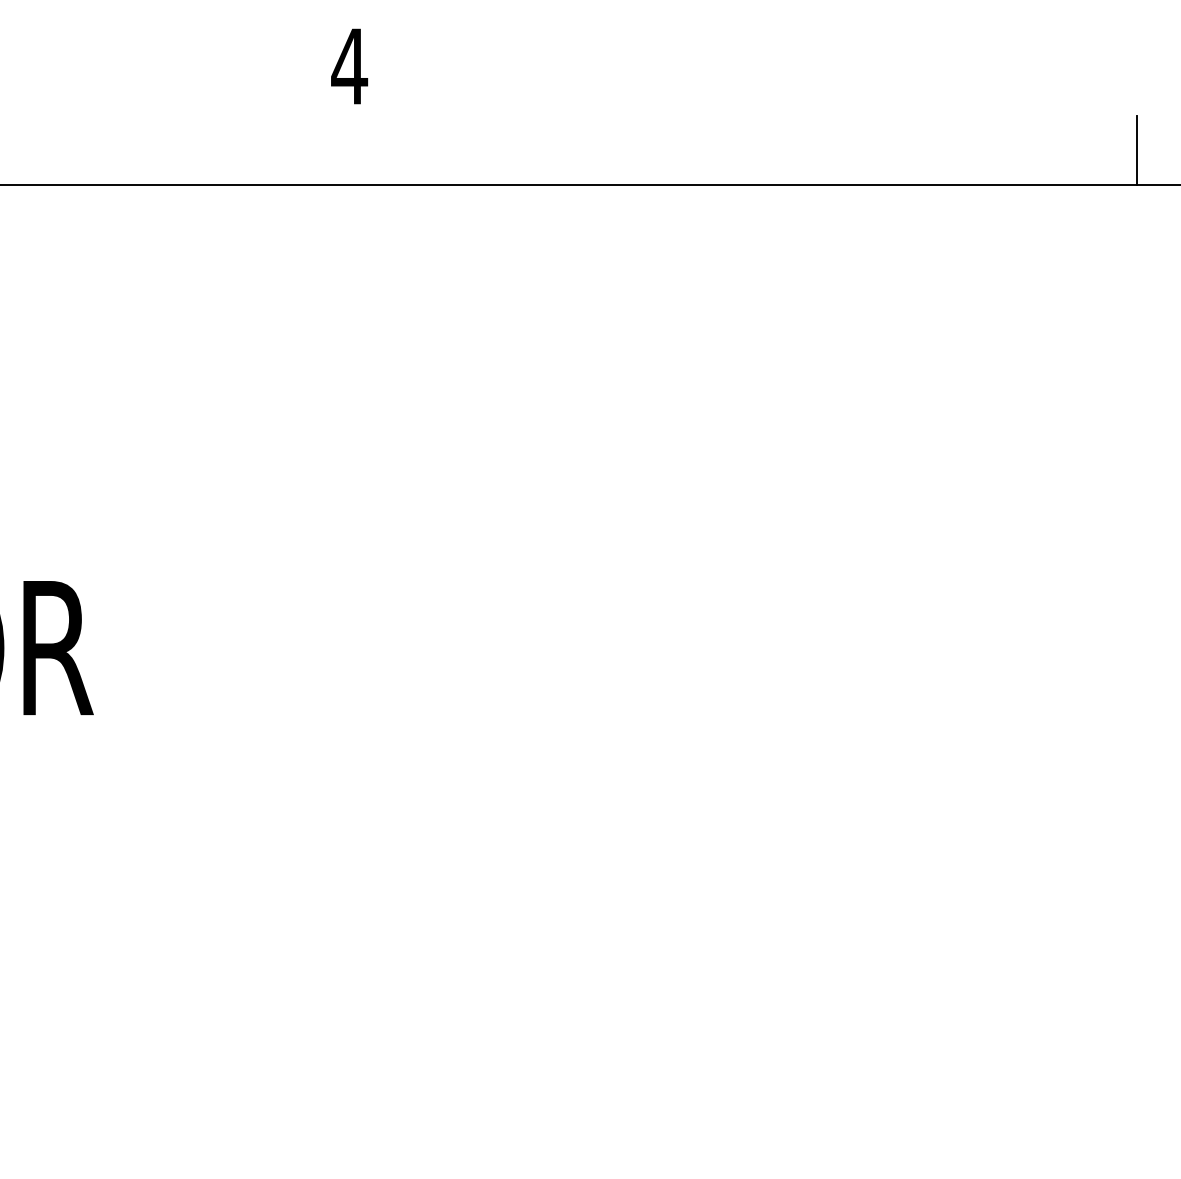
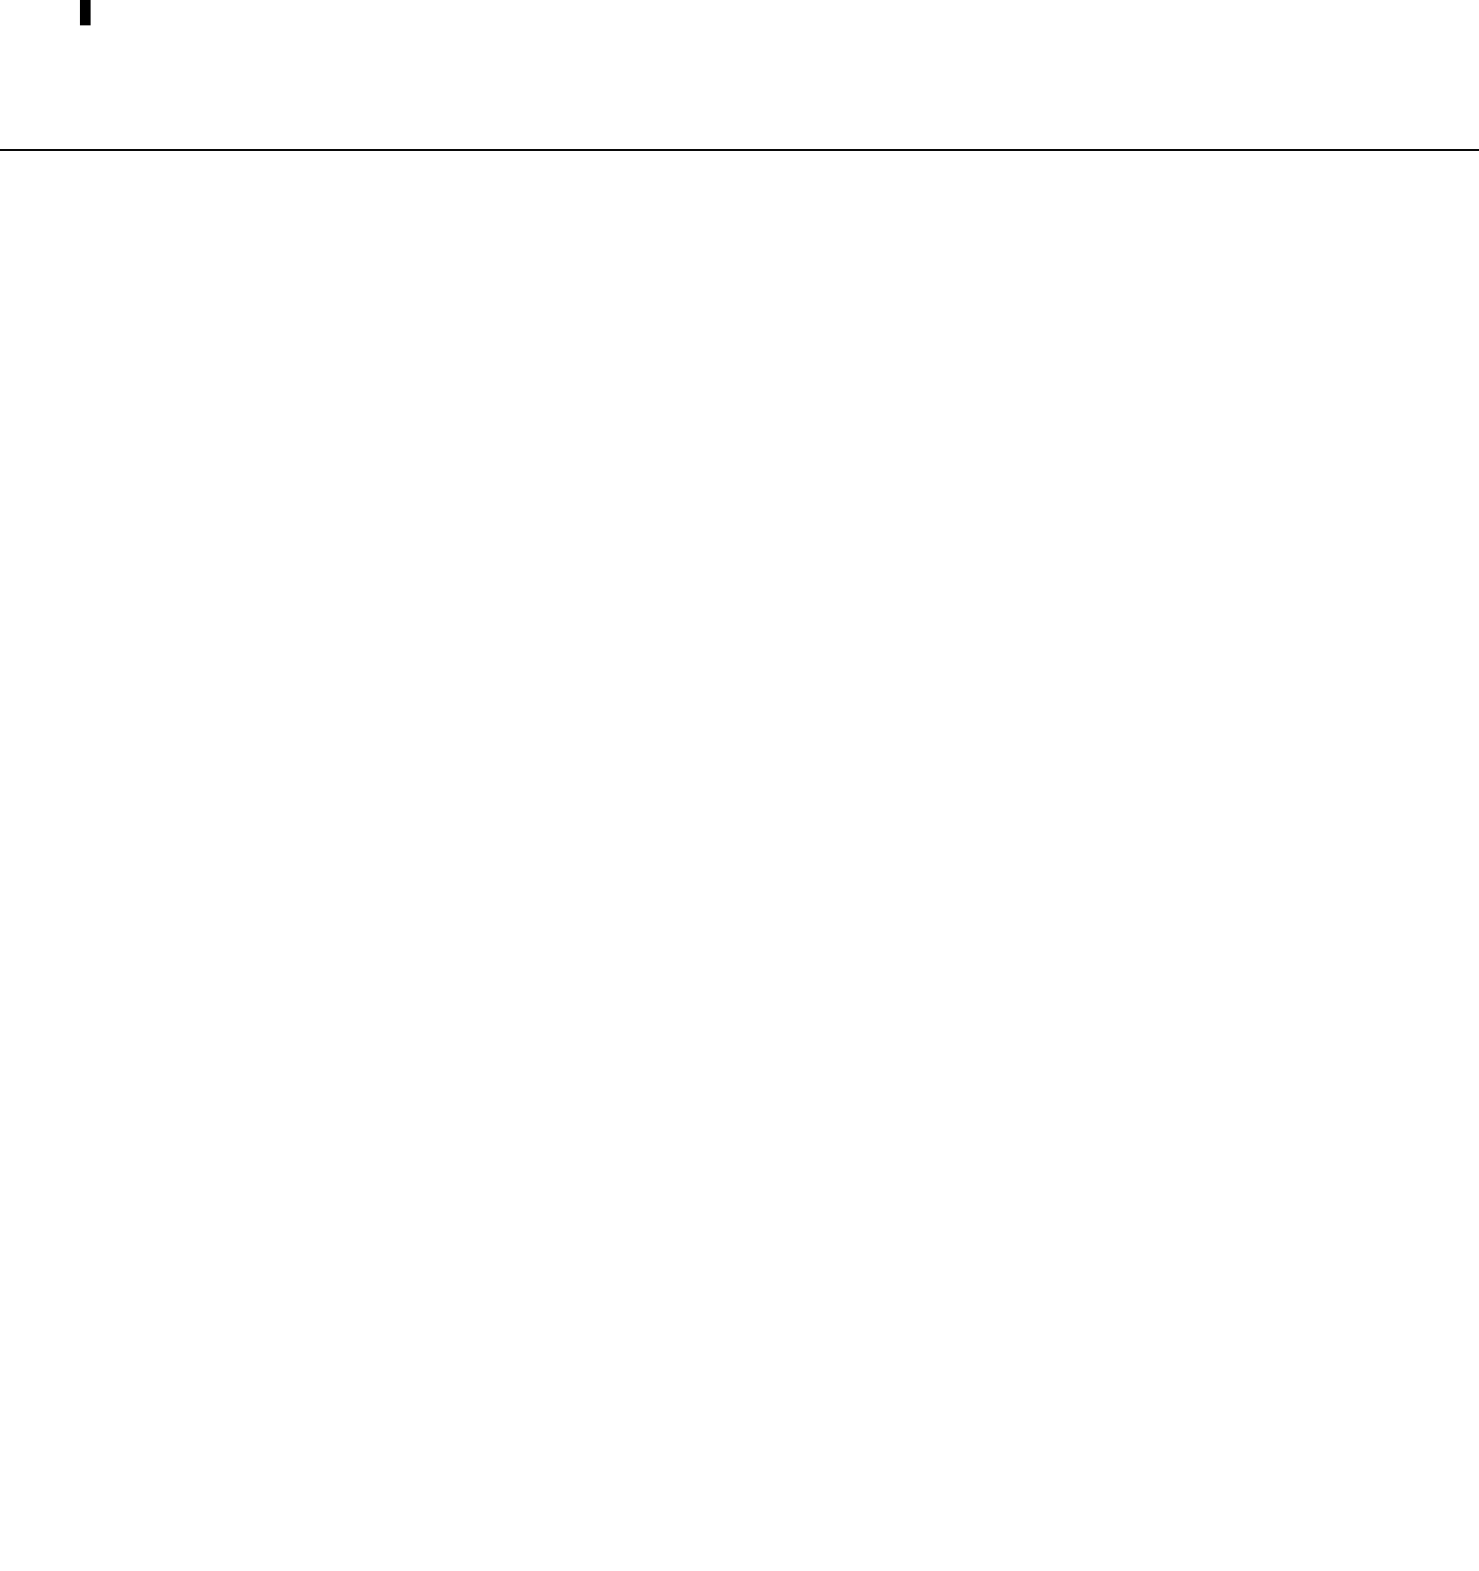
line: (1136, 150) -> (1296, 97), removed

